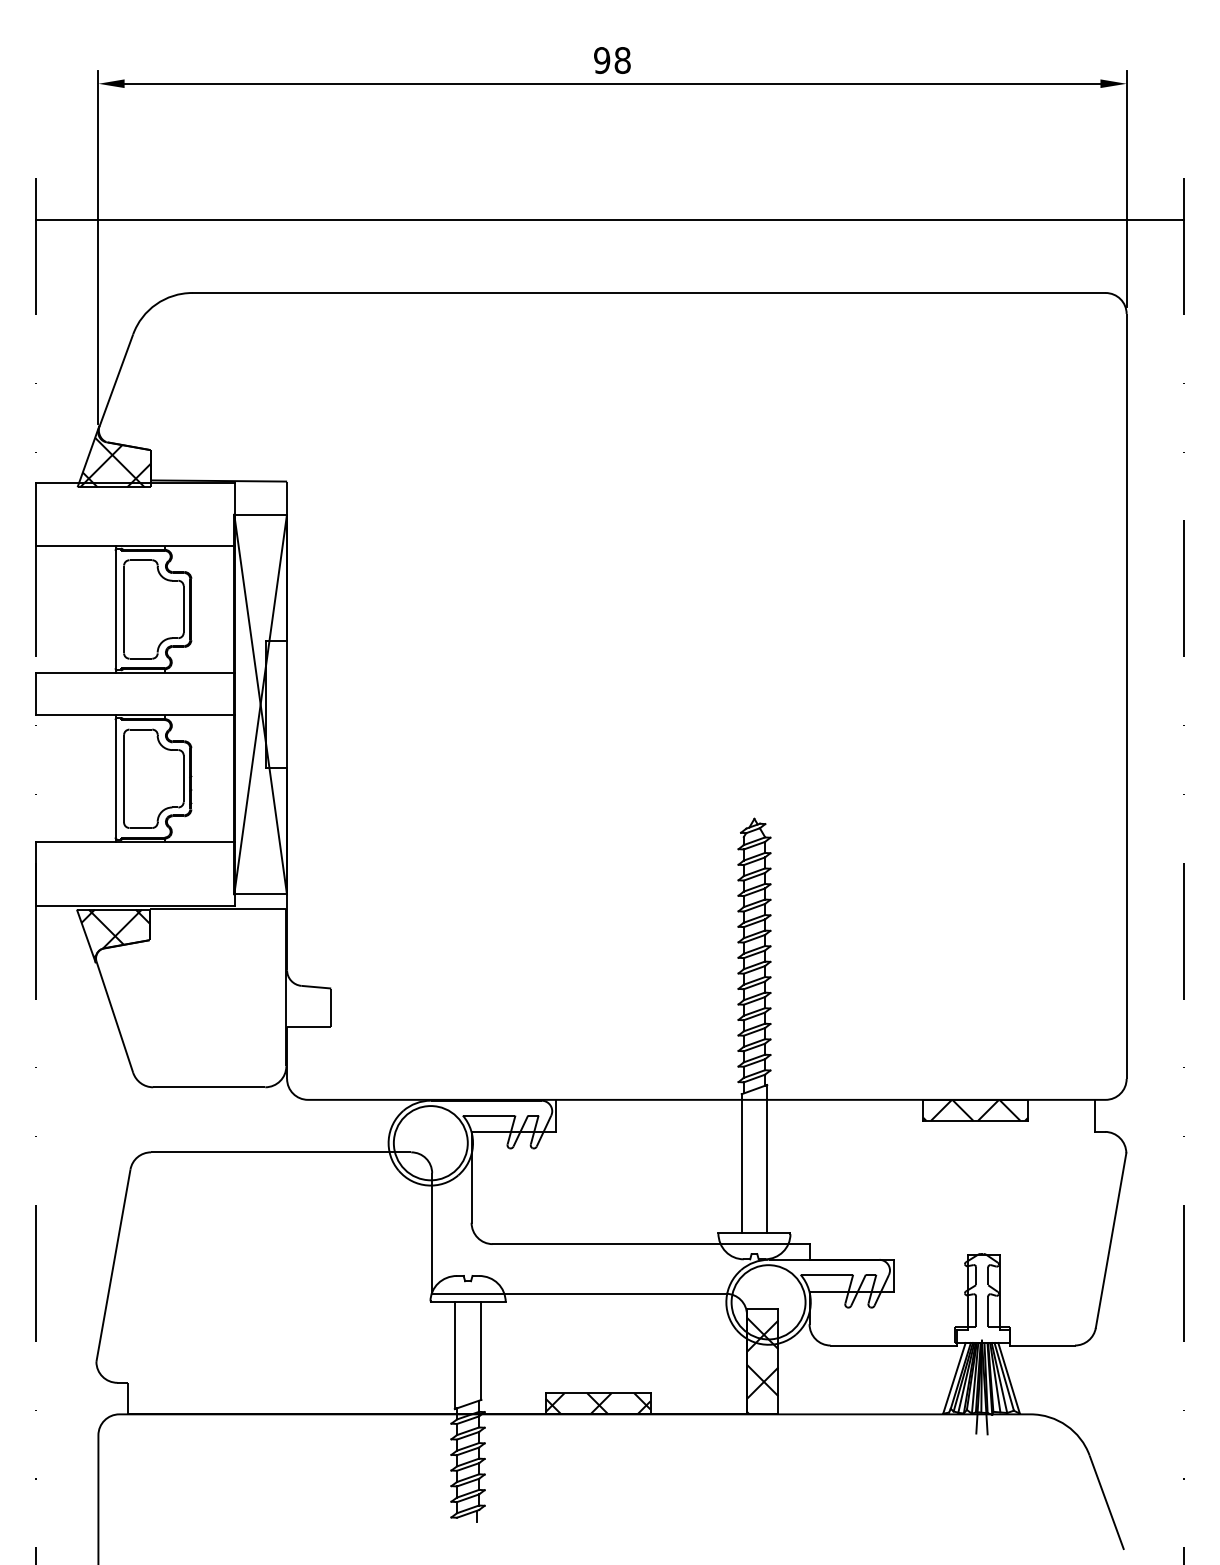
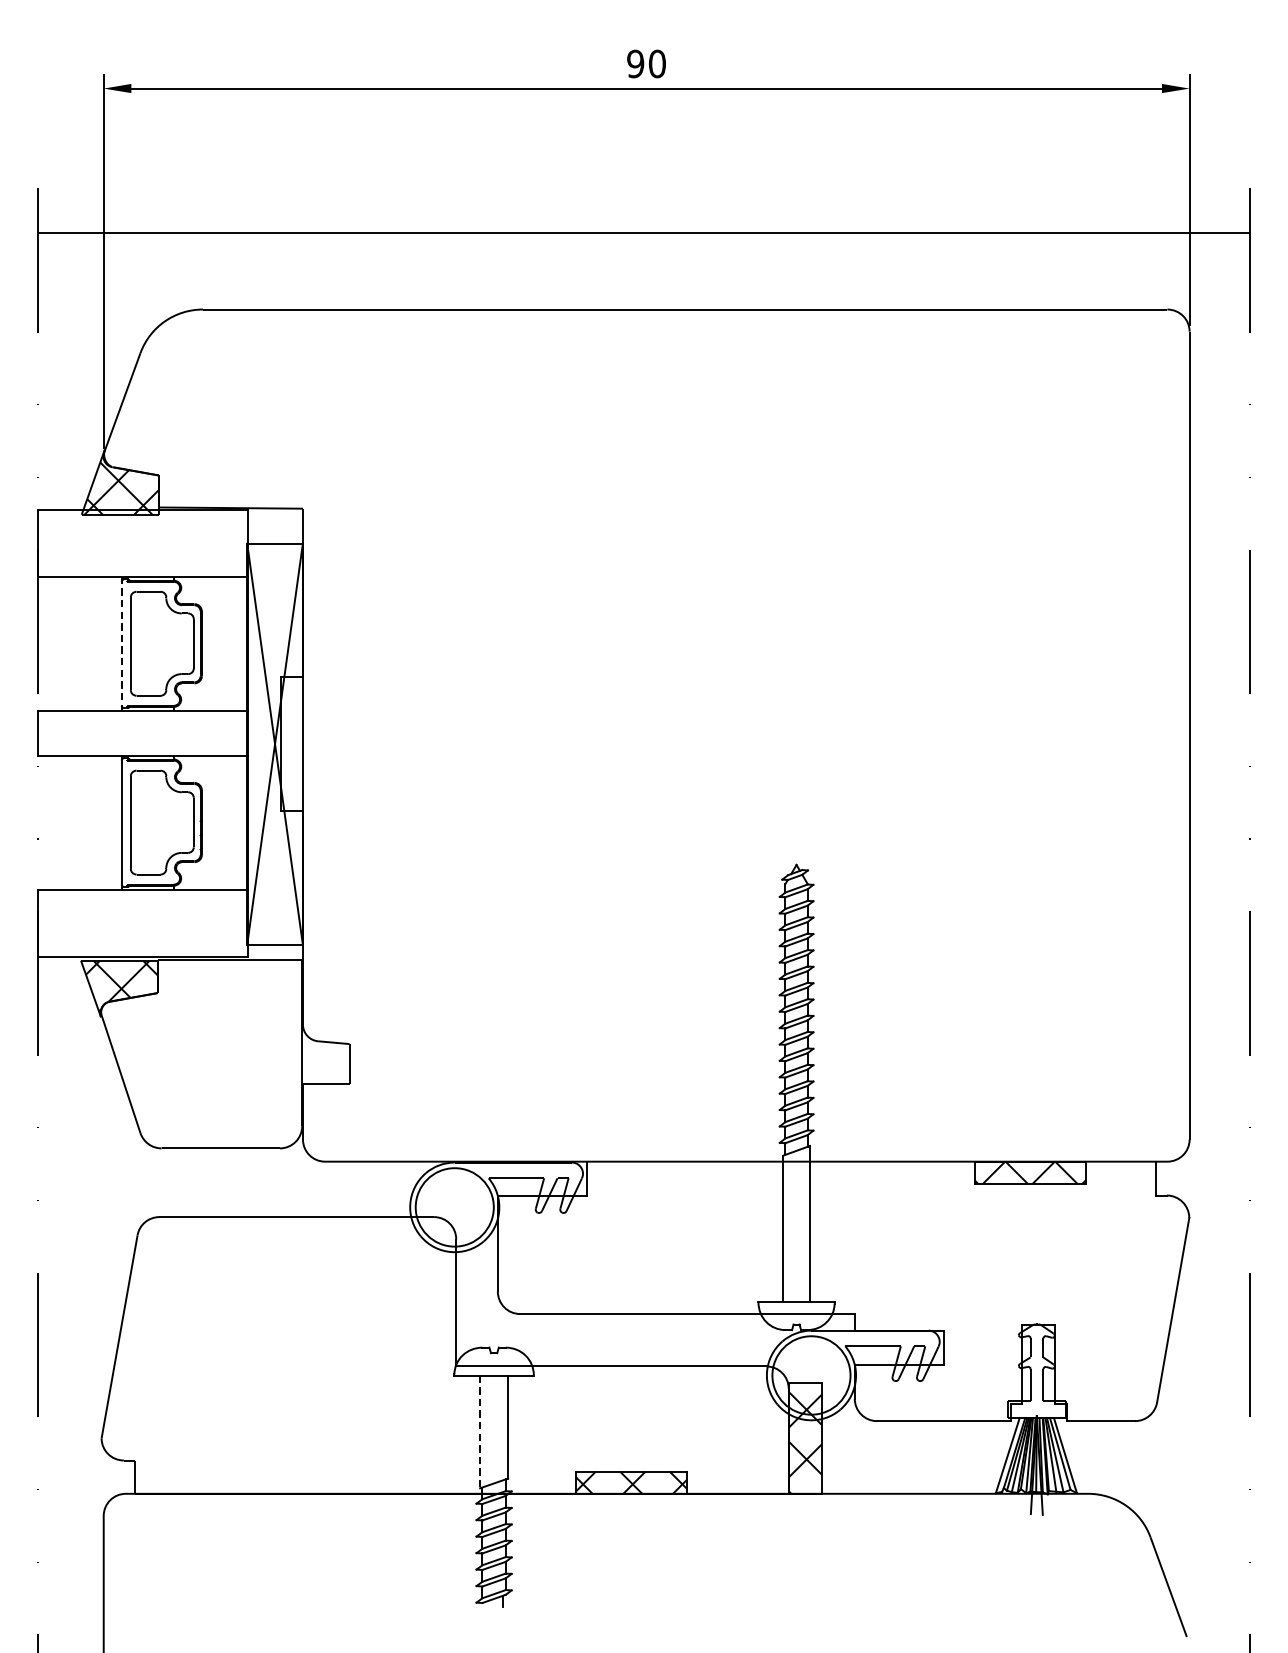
text: (622, 60) -> (657, 63), 98 -> 90
line: (115, 609) -> (121, 643), solid -> dashed
line: (454, 1356) -> (479, 1432), solid -> dashed

